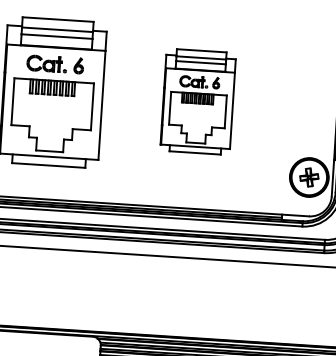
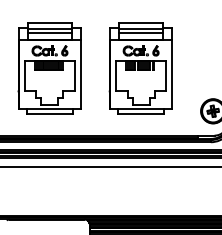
part: (197, 101) -> (140, 68), size x1.43

